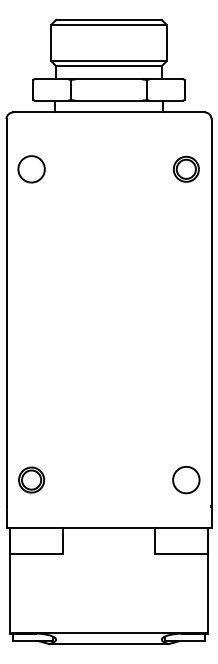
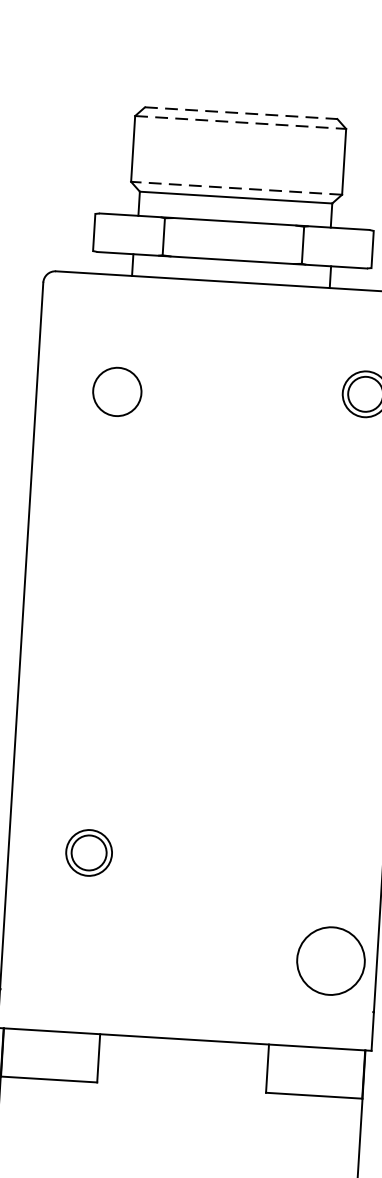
line: (108, 19) -> (240, 112), solid -> dashed
line: (108, 25) -> (239, 123), solid -> dashed
line: (108, 61) -> (235, 188), solid -> dashed
circle: (31, 169) -> (117, 392), moved
part: (31, 479) -> (88, 851), moved
circle: (186, 479) -> (331, 960), size x1.4

